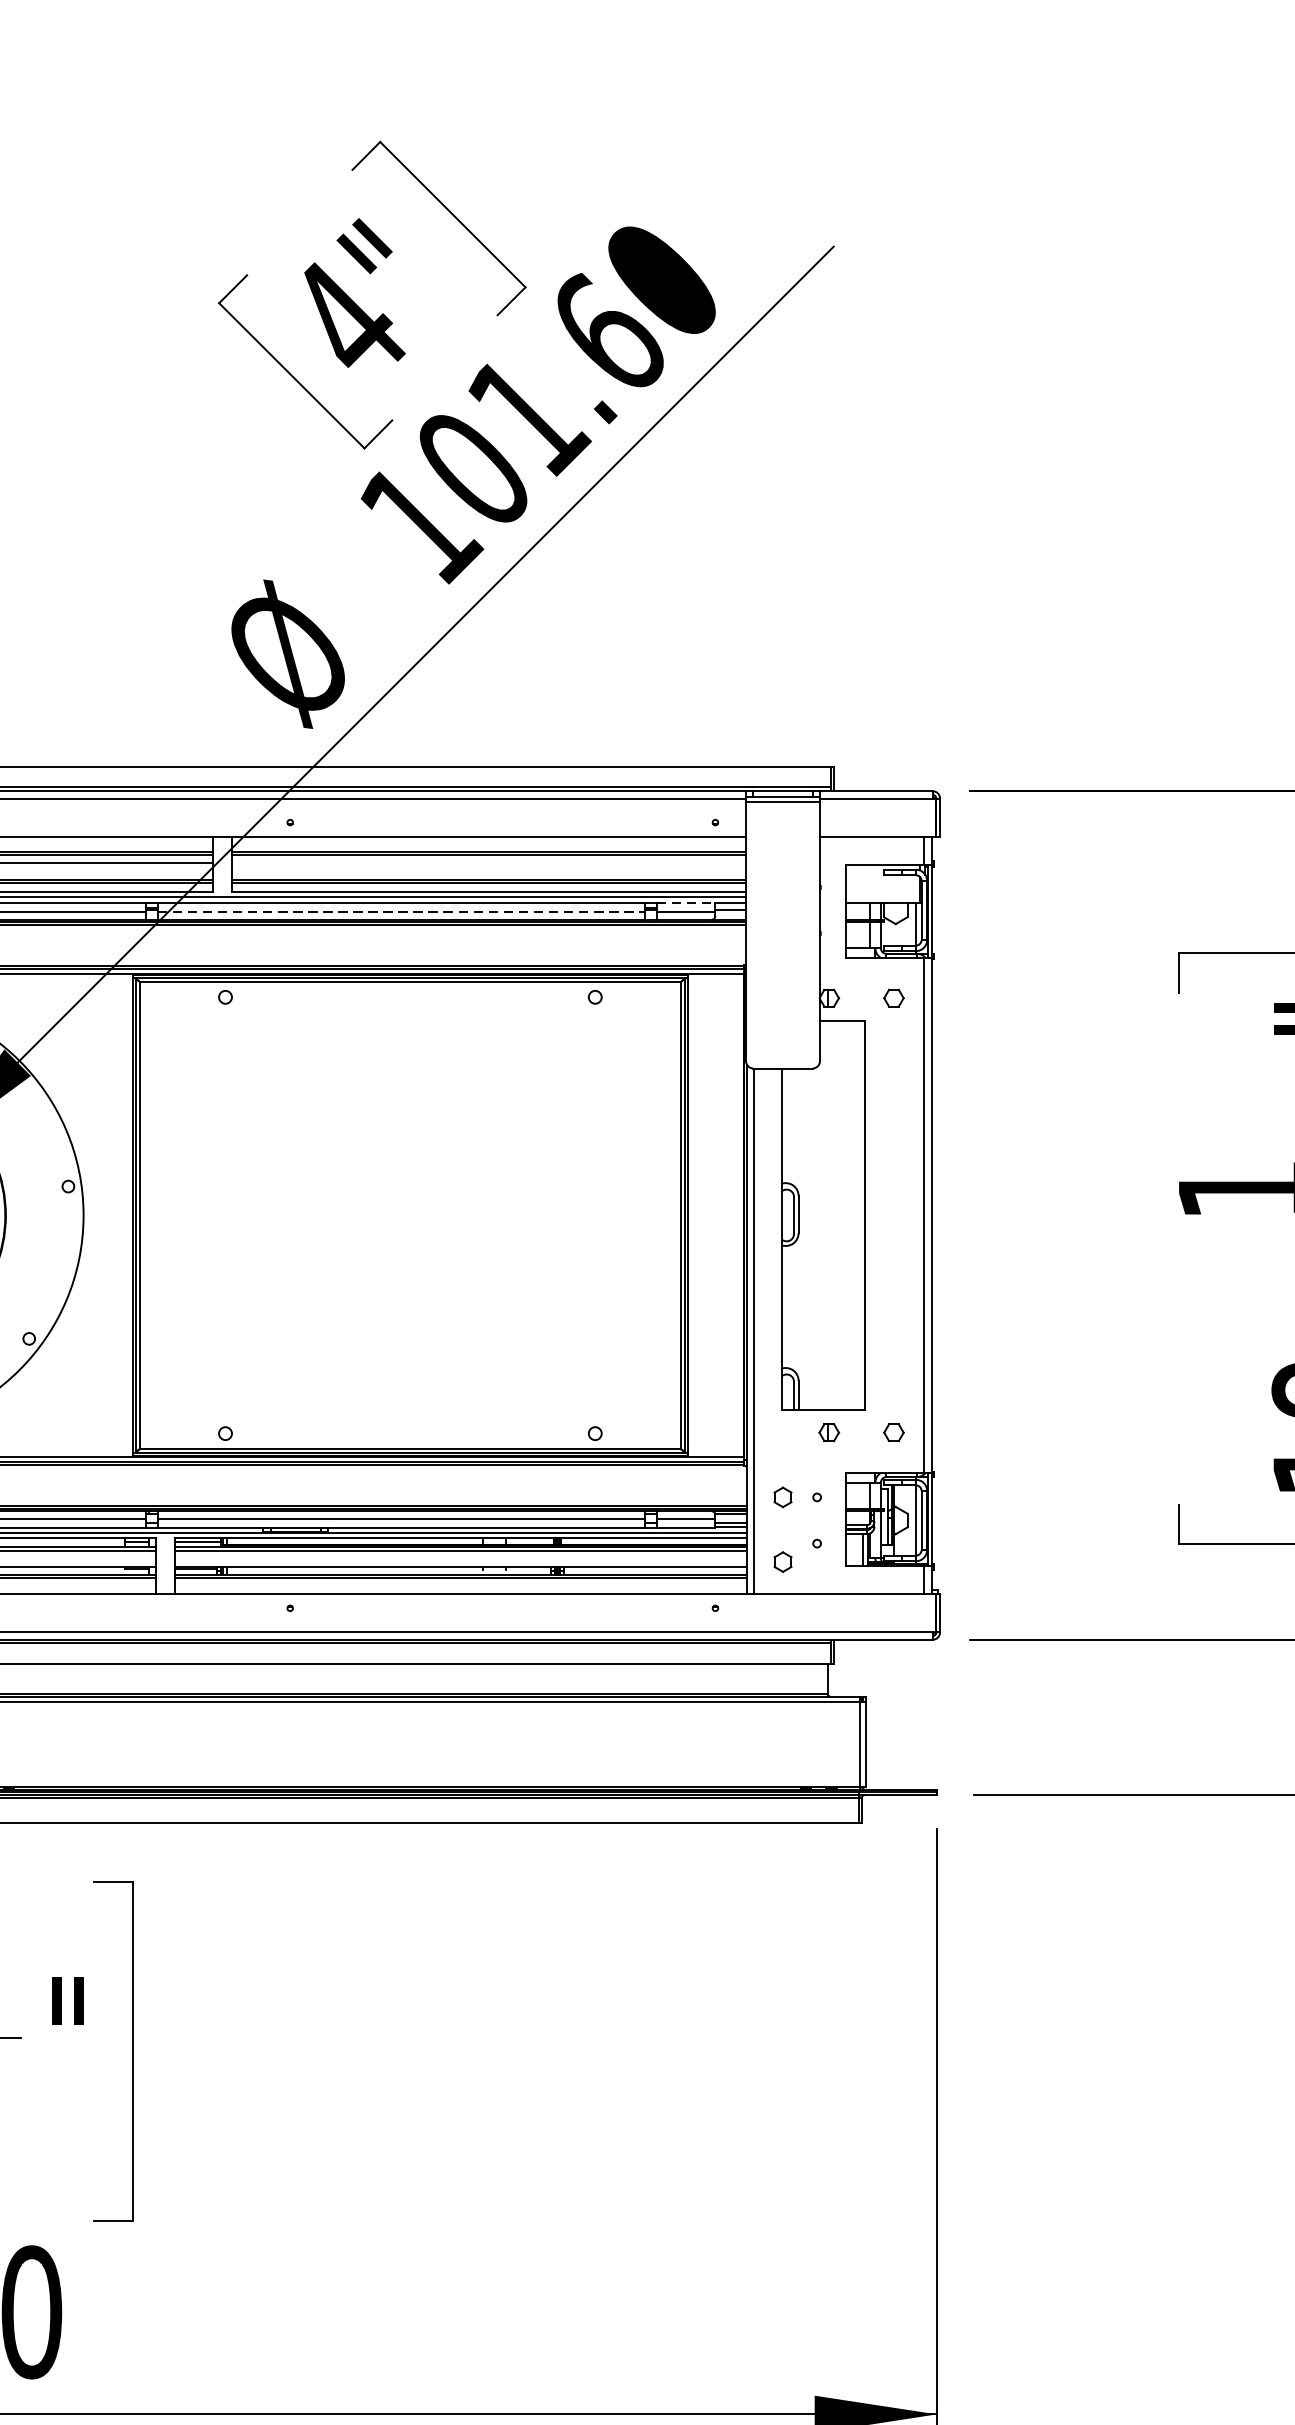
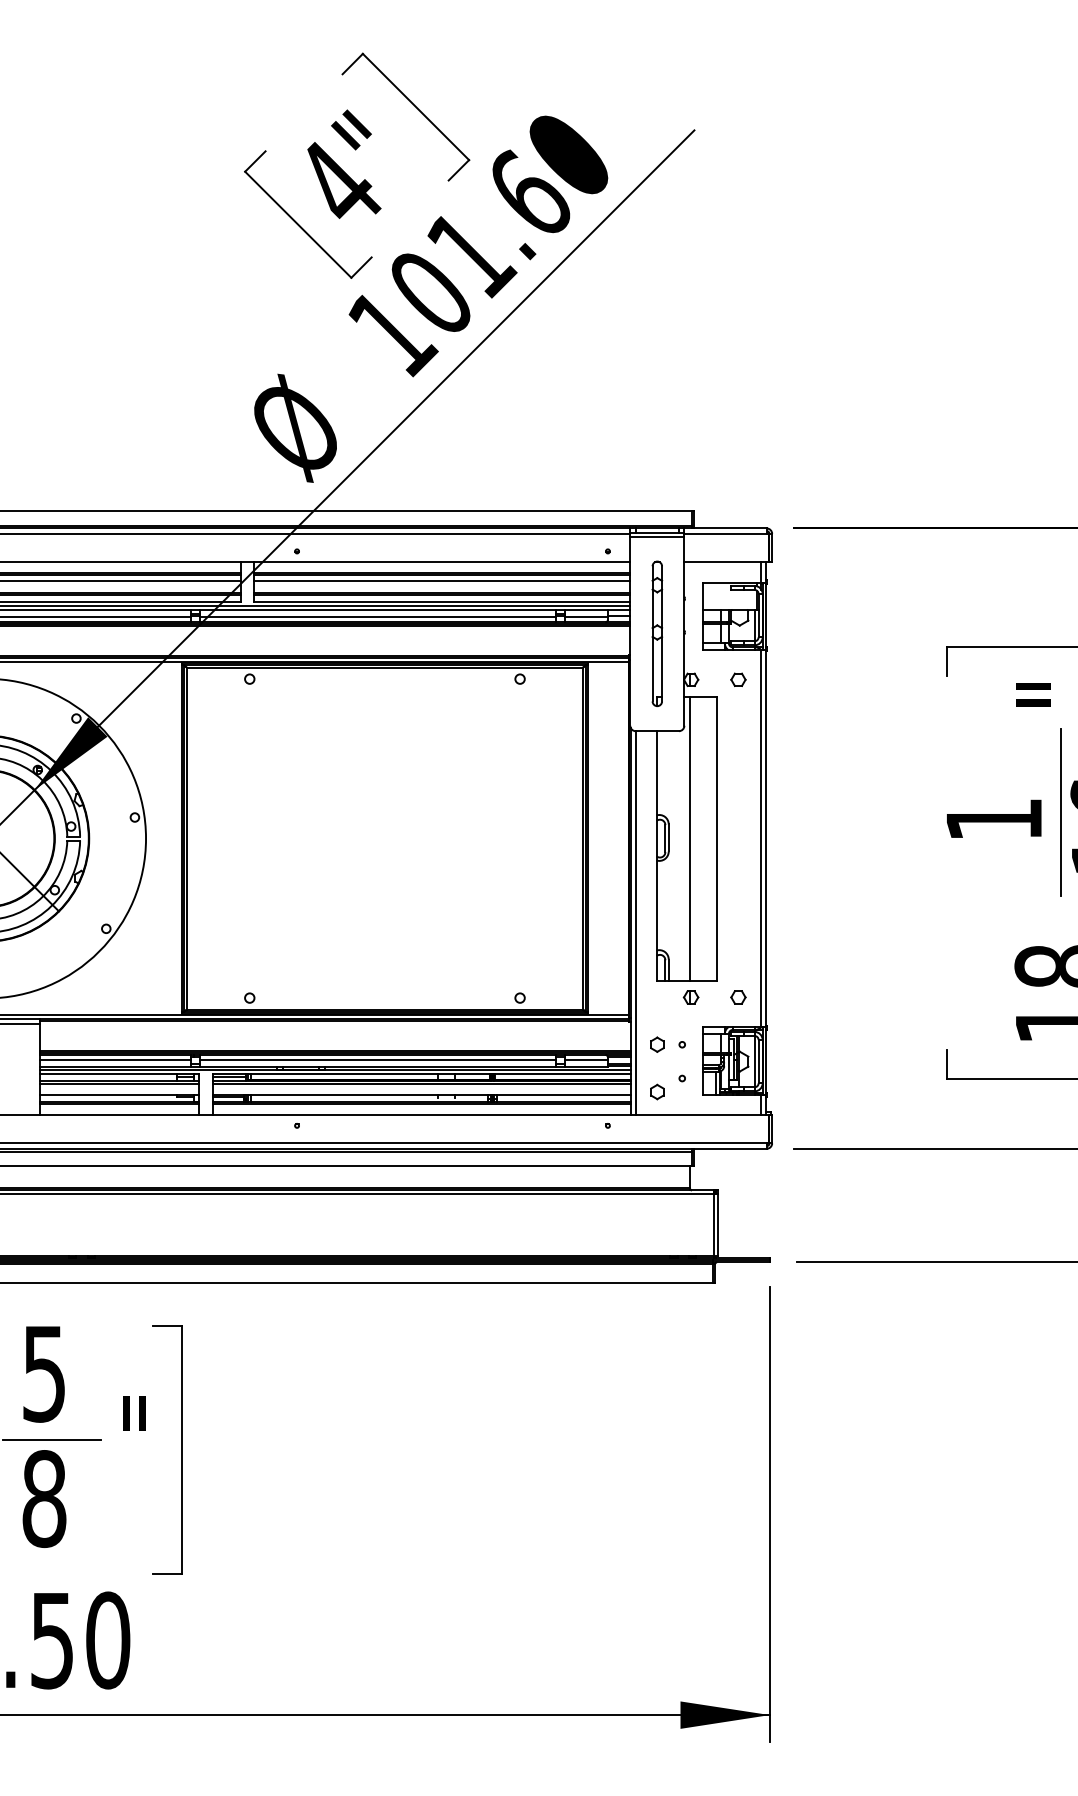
line: (489, 863) -> (442, 581), added
line: (686, 903) -> (586, 610), dashed -> solid
line: (401, 911) -> (378, 616), dashed -> solid
part: (783, 934) -> (657, 633), added
line: (828, 1215) -> (690, 838), added

